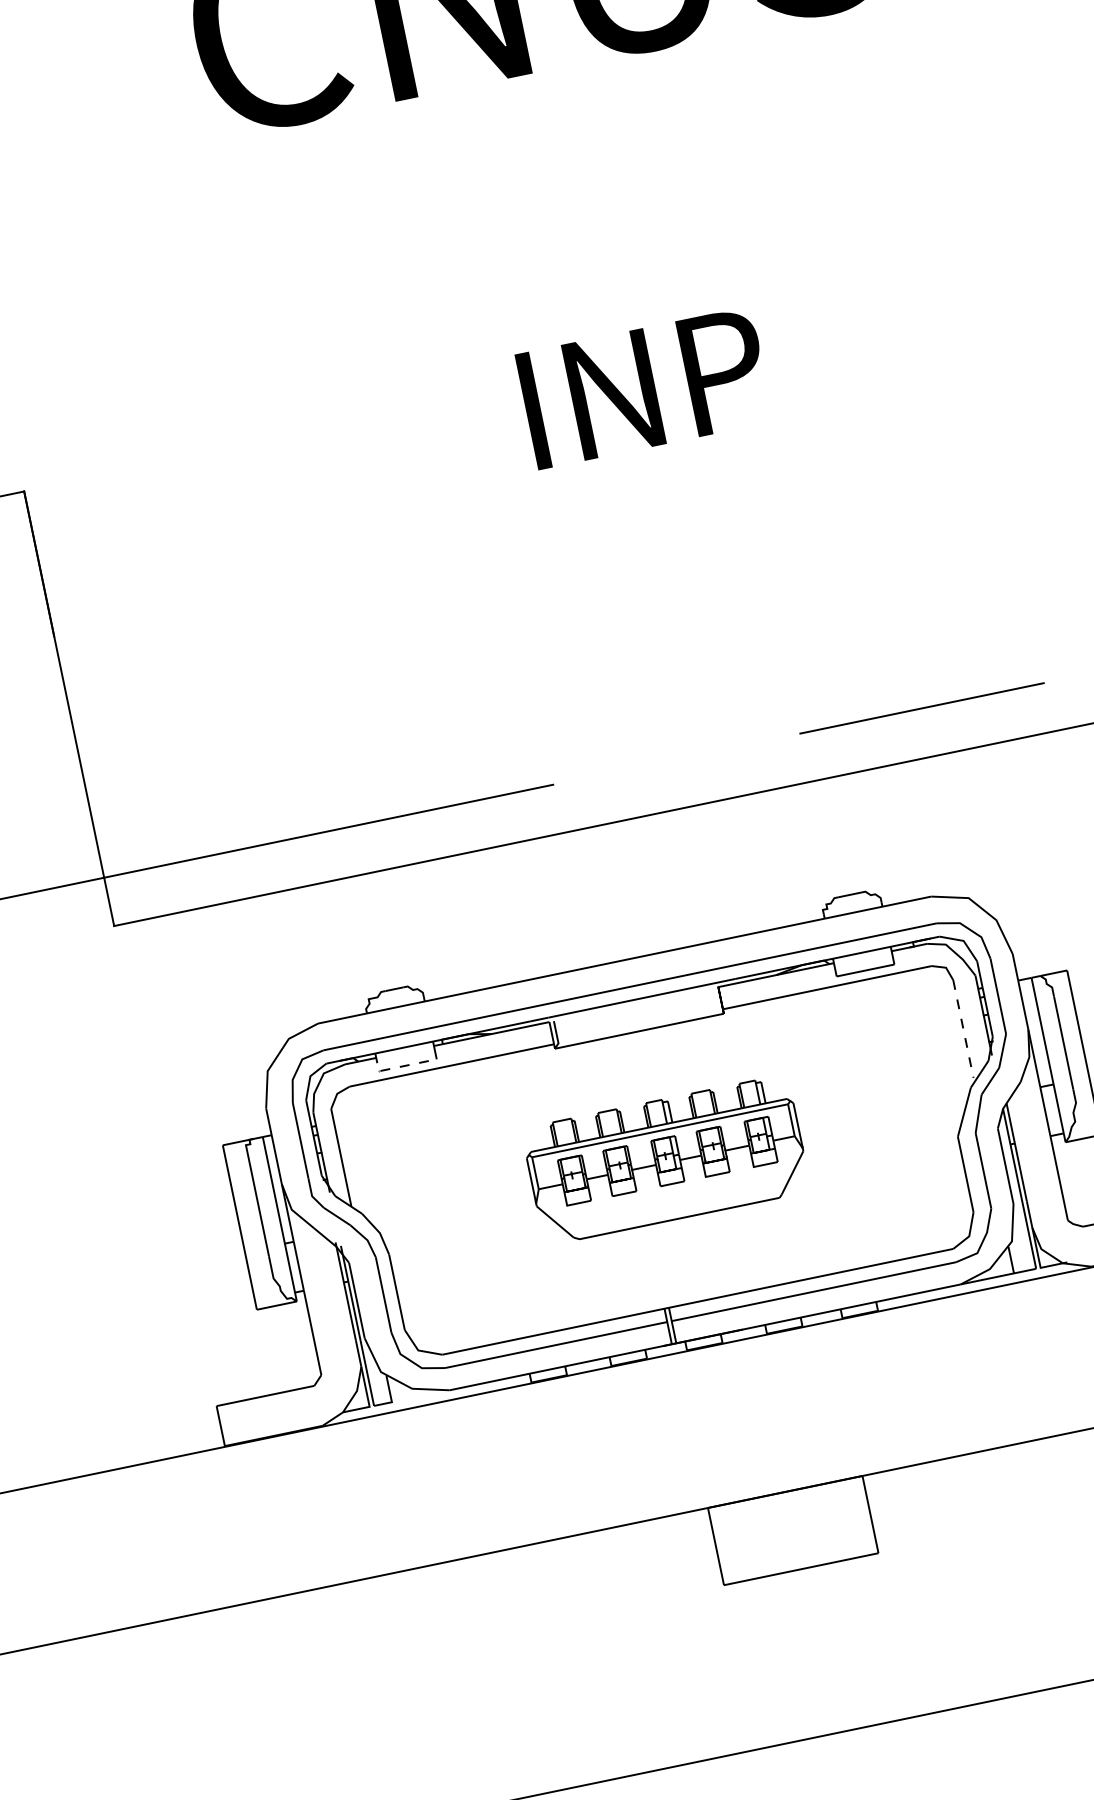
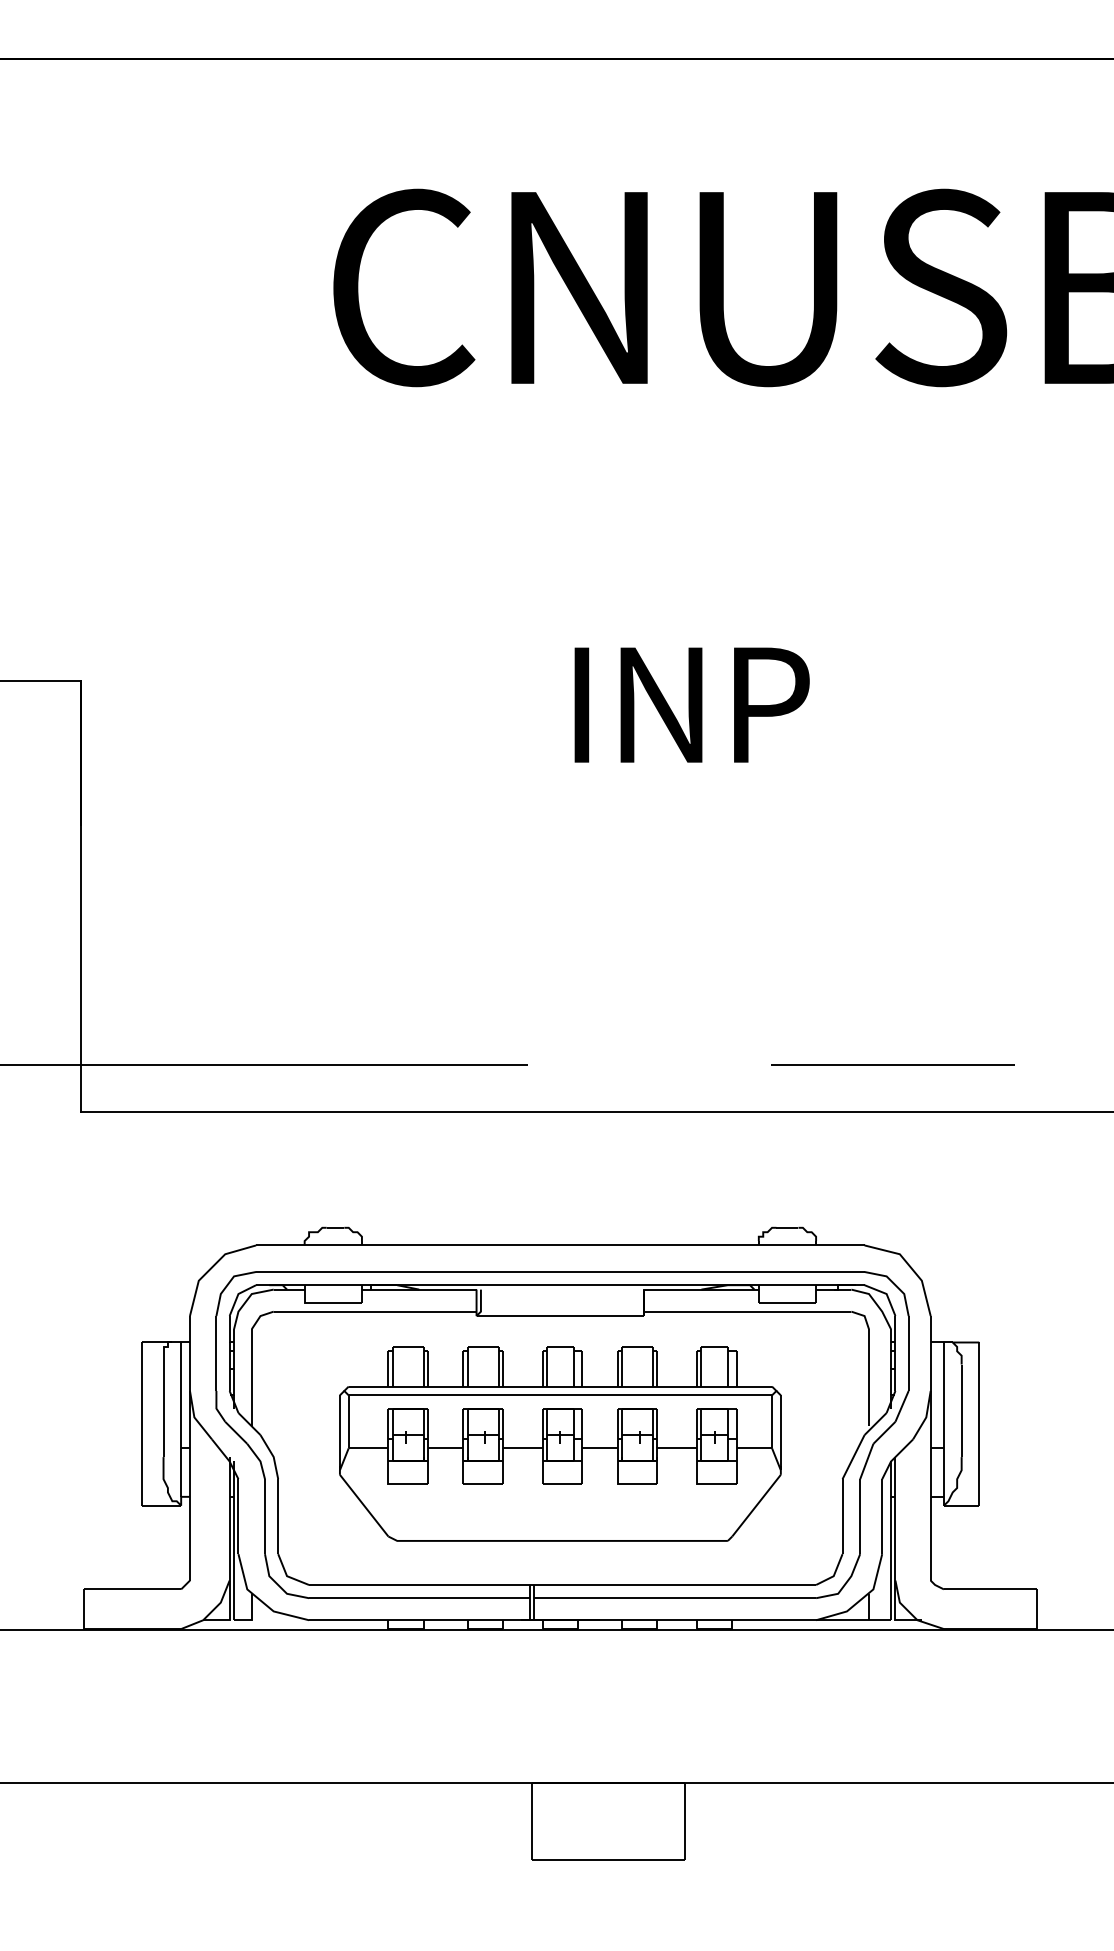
line: (964, 1029) -> (869, 1378), dashed -> solid
line: (397, 1067) -> (323, 1302), dashed -> solid
part: (666, 1159) -> (560, 1443), size x1.67

